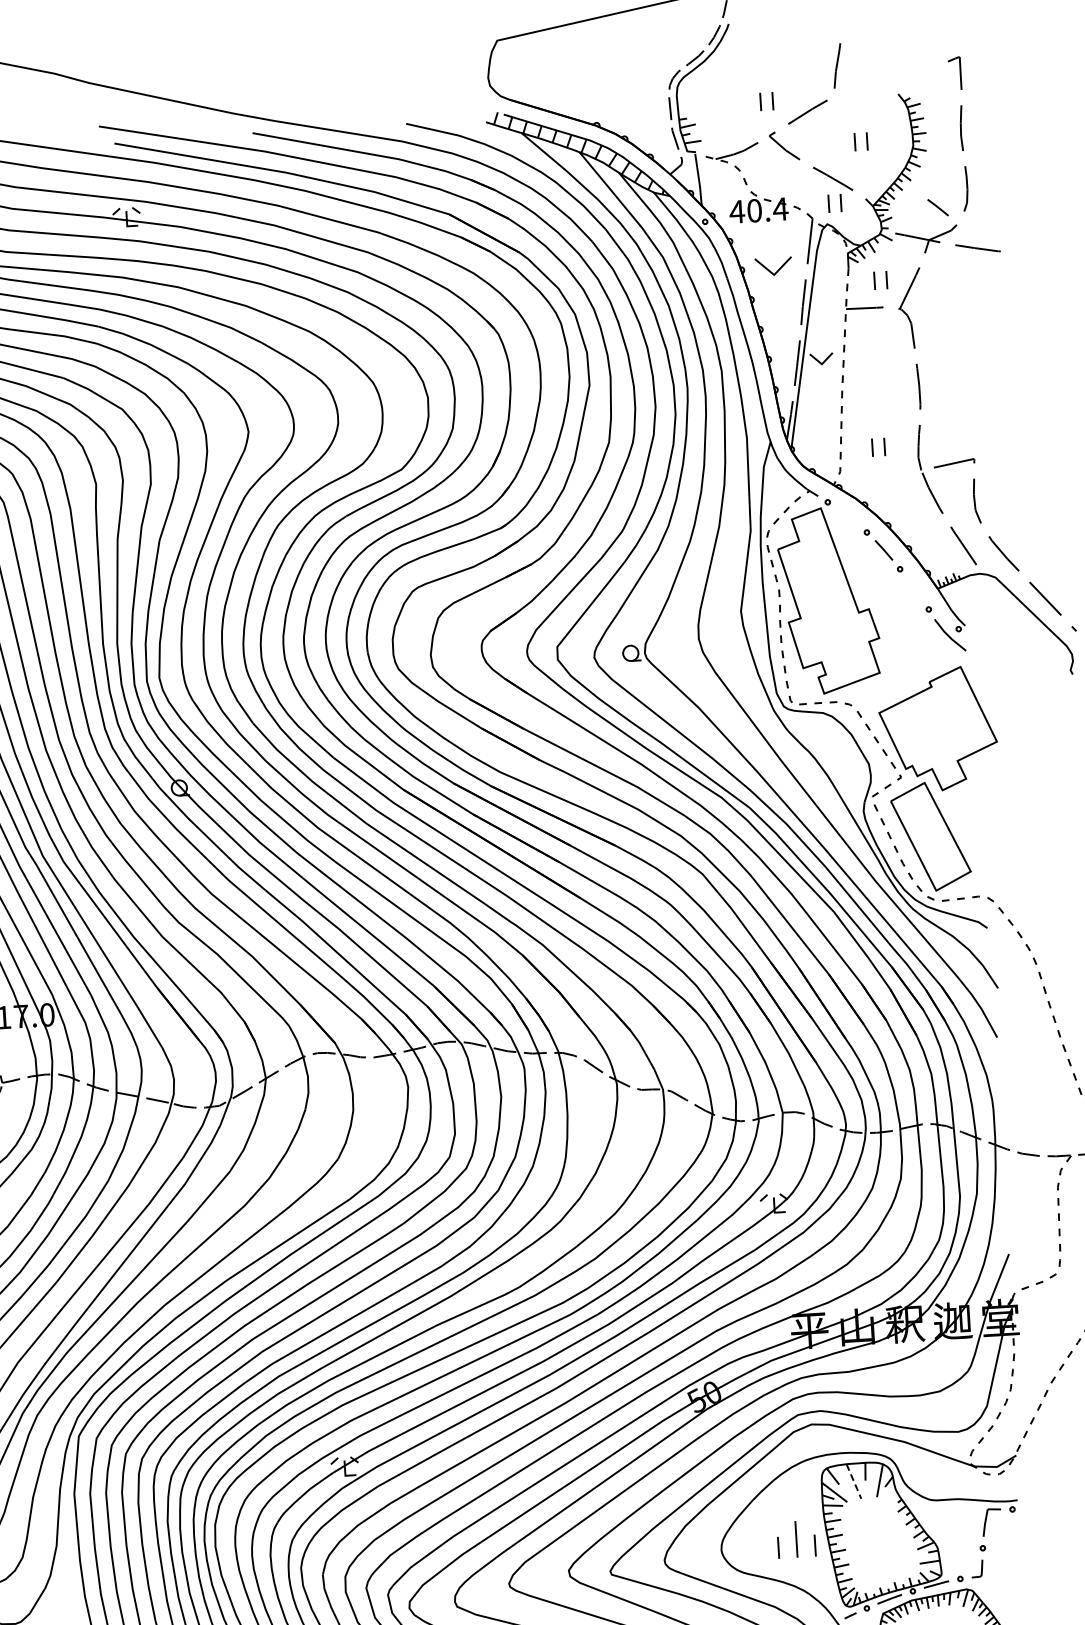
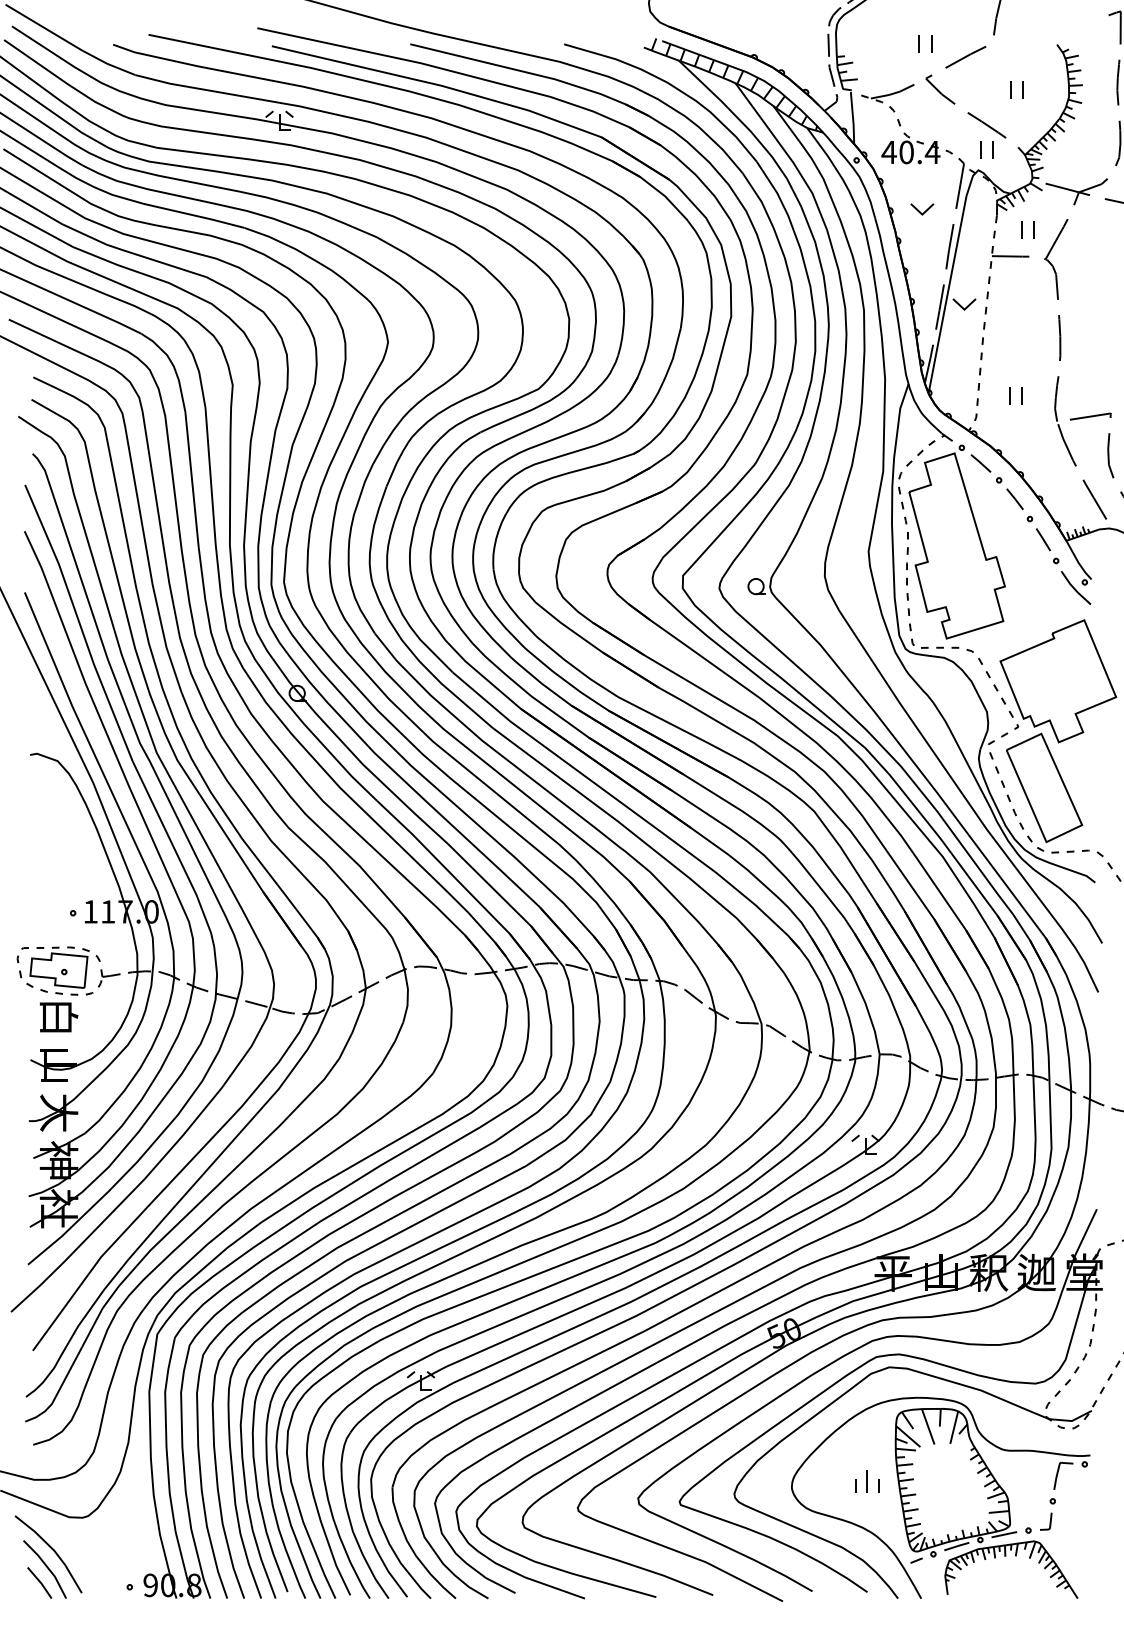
line: (937, 207) -> (980, 463), moved
part: (773, 266) -> (922, 209), size x0.62
line: (913, 588) -> (1042, 539), added
line: (854, 1481) -> (928, 1426), dashed -> solid
part: (796, 1539) -> (867, 1481), size x0.62

